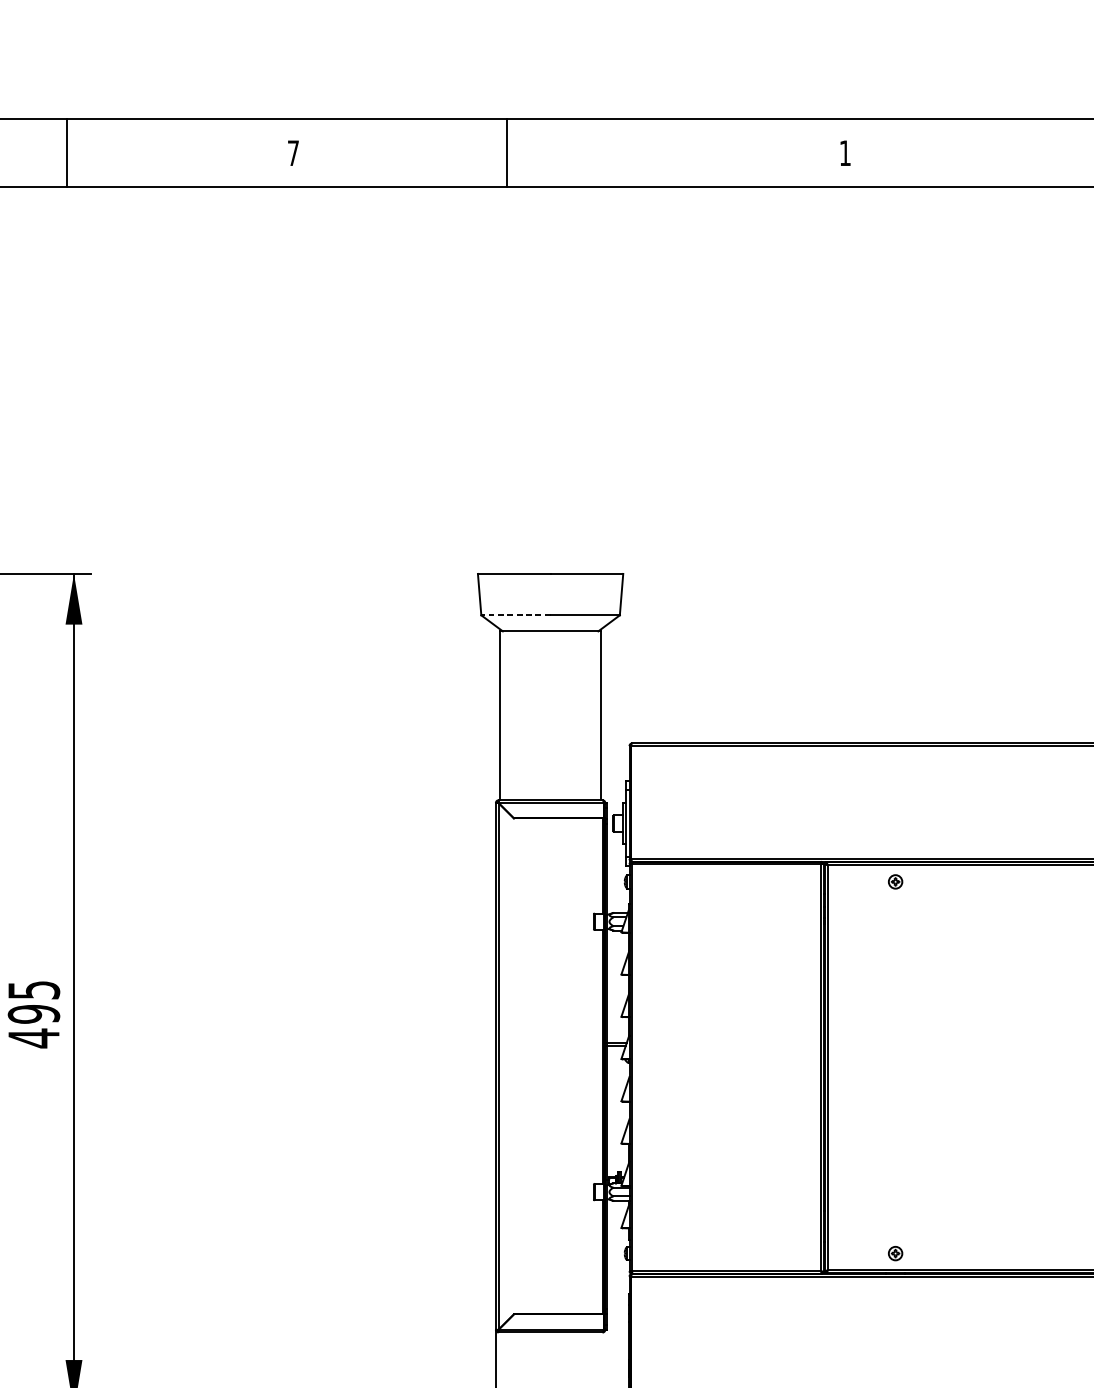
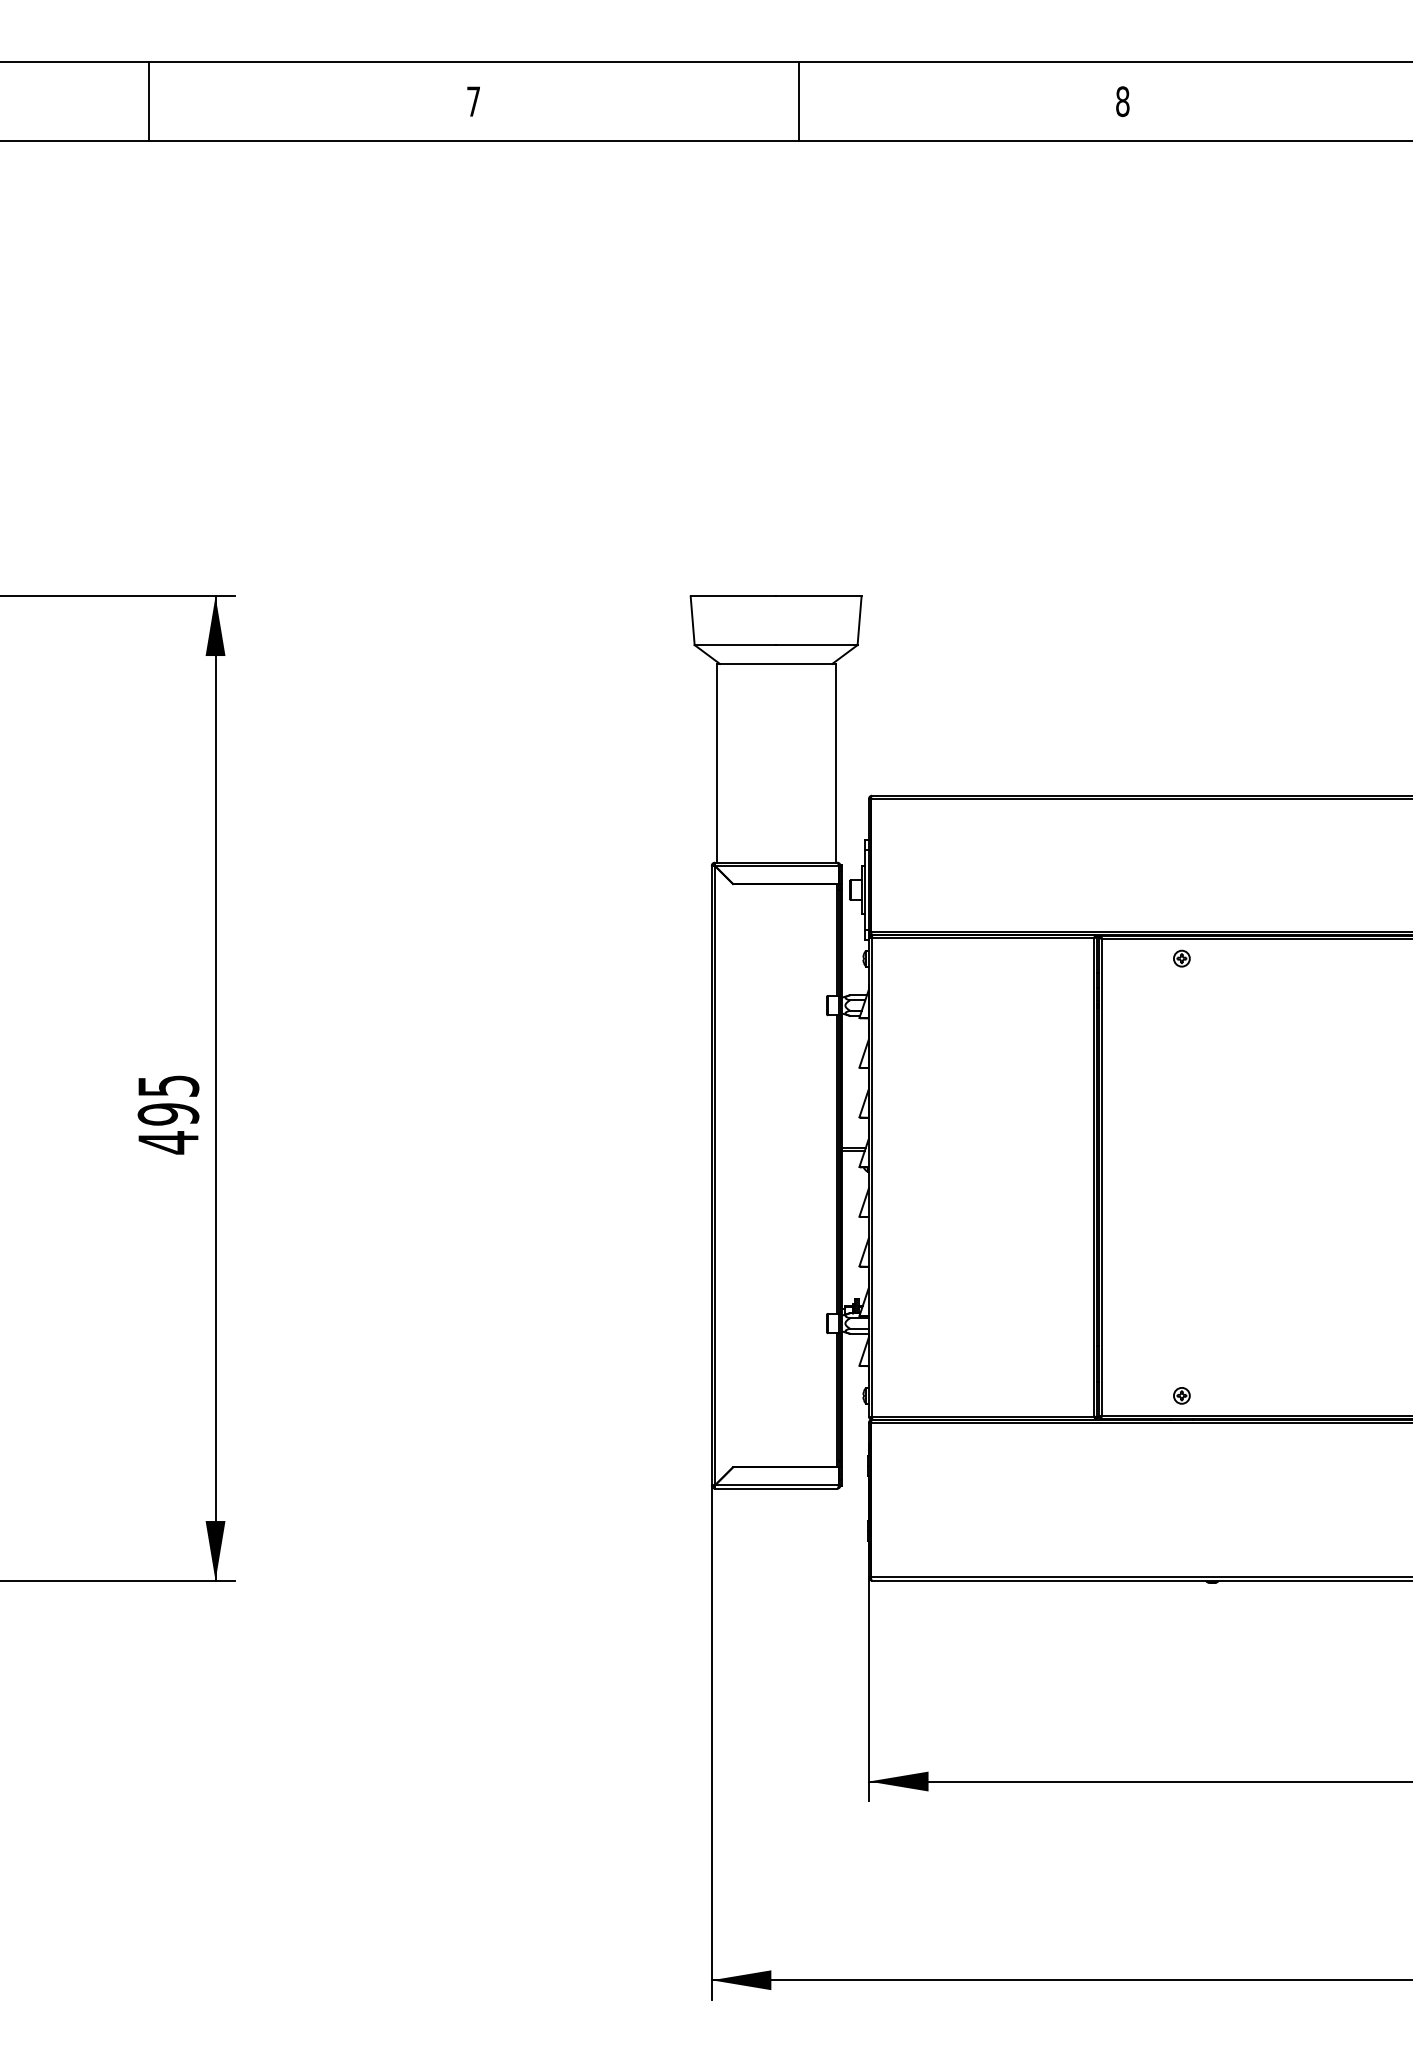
line: (67, 153) -> (149, 101), moved
line: (506, 153) -> (798, 101), moved
text: (845, 153) -> (1122, 101), 1 -> 8
line: (516, 615) -> (735, 645), dashed -> solid

